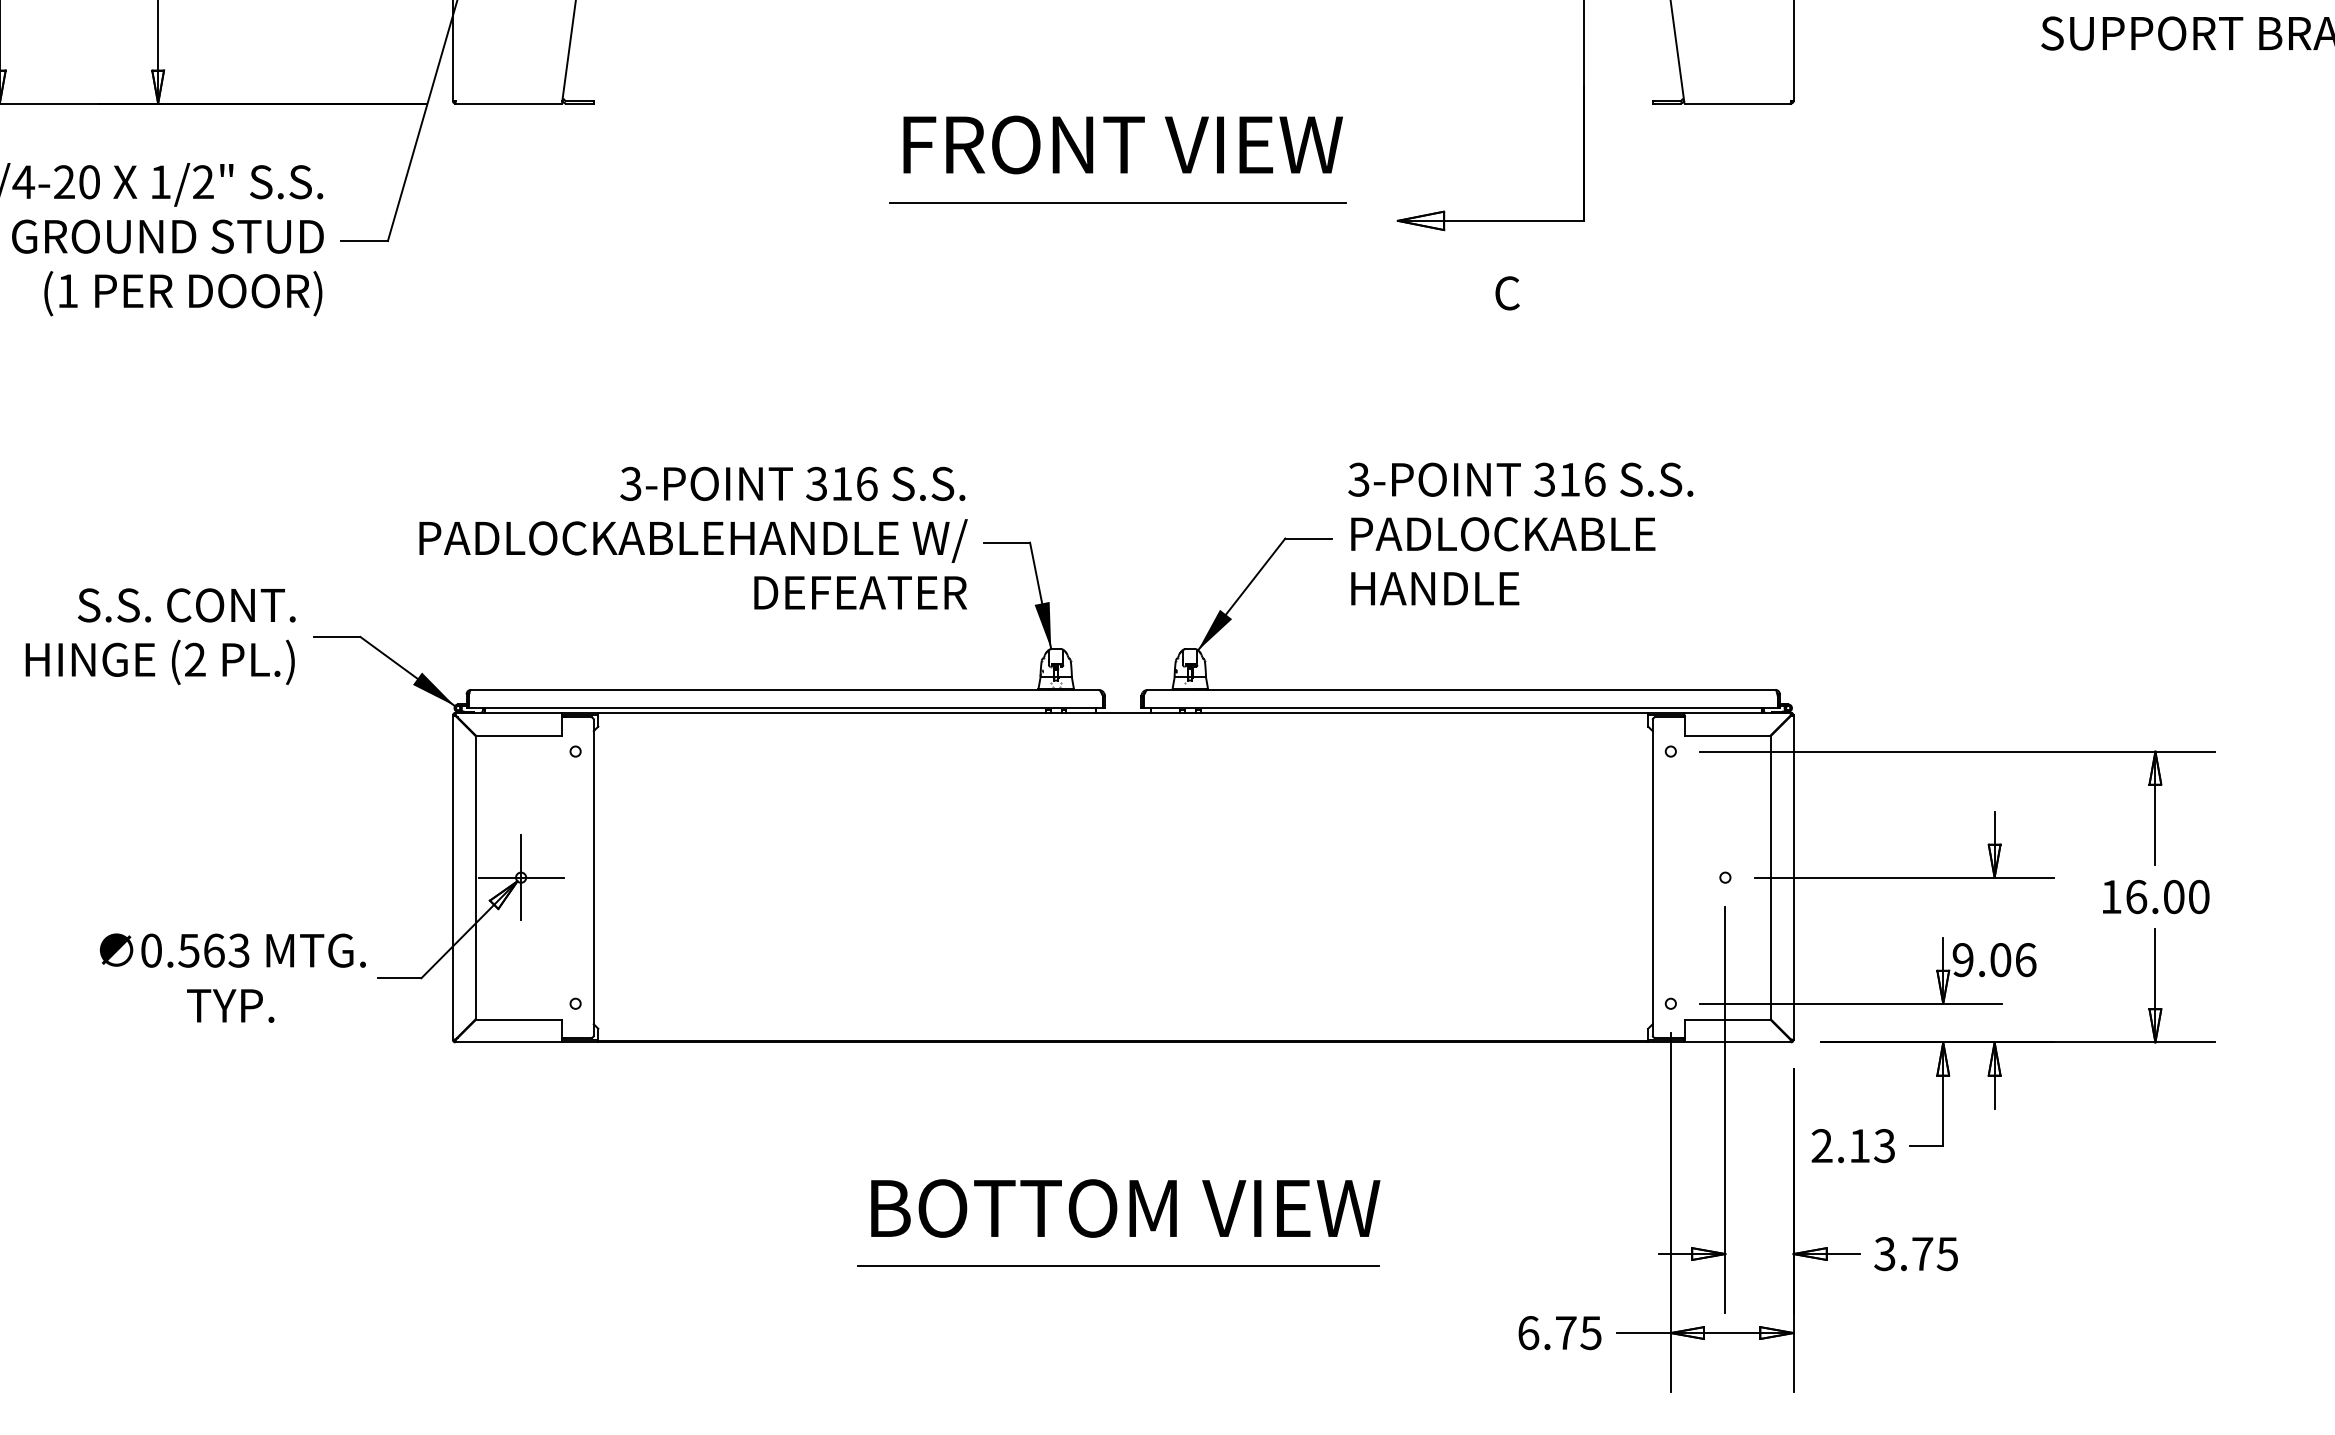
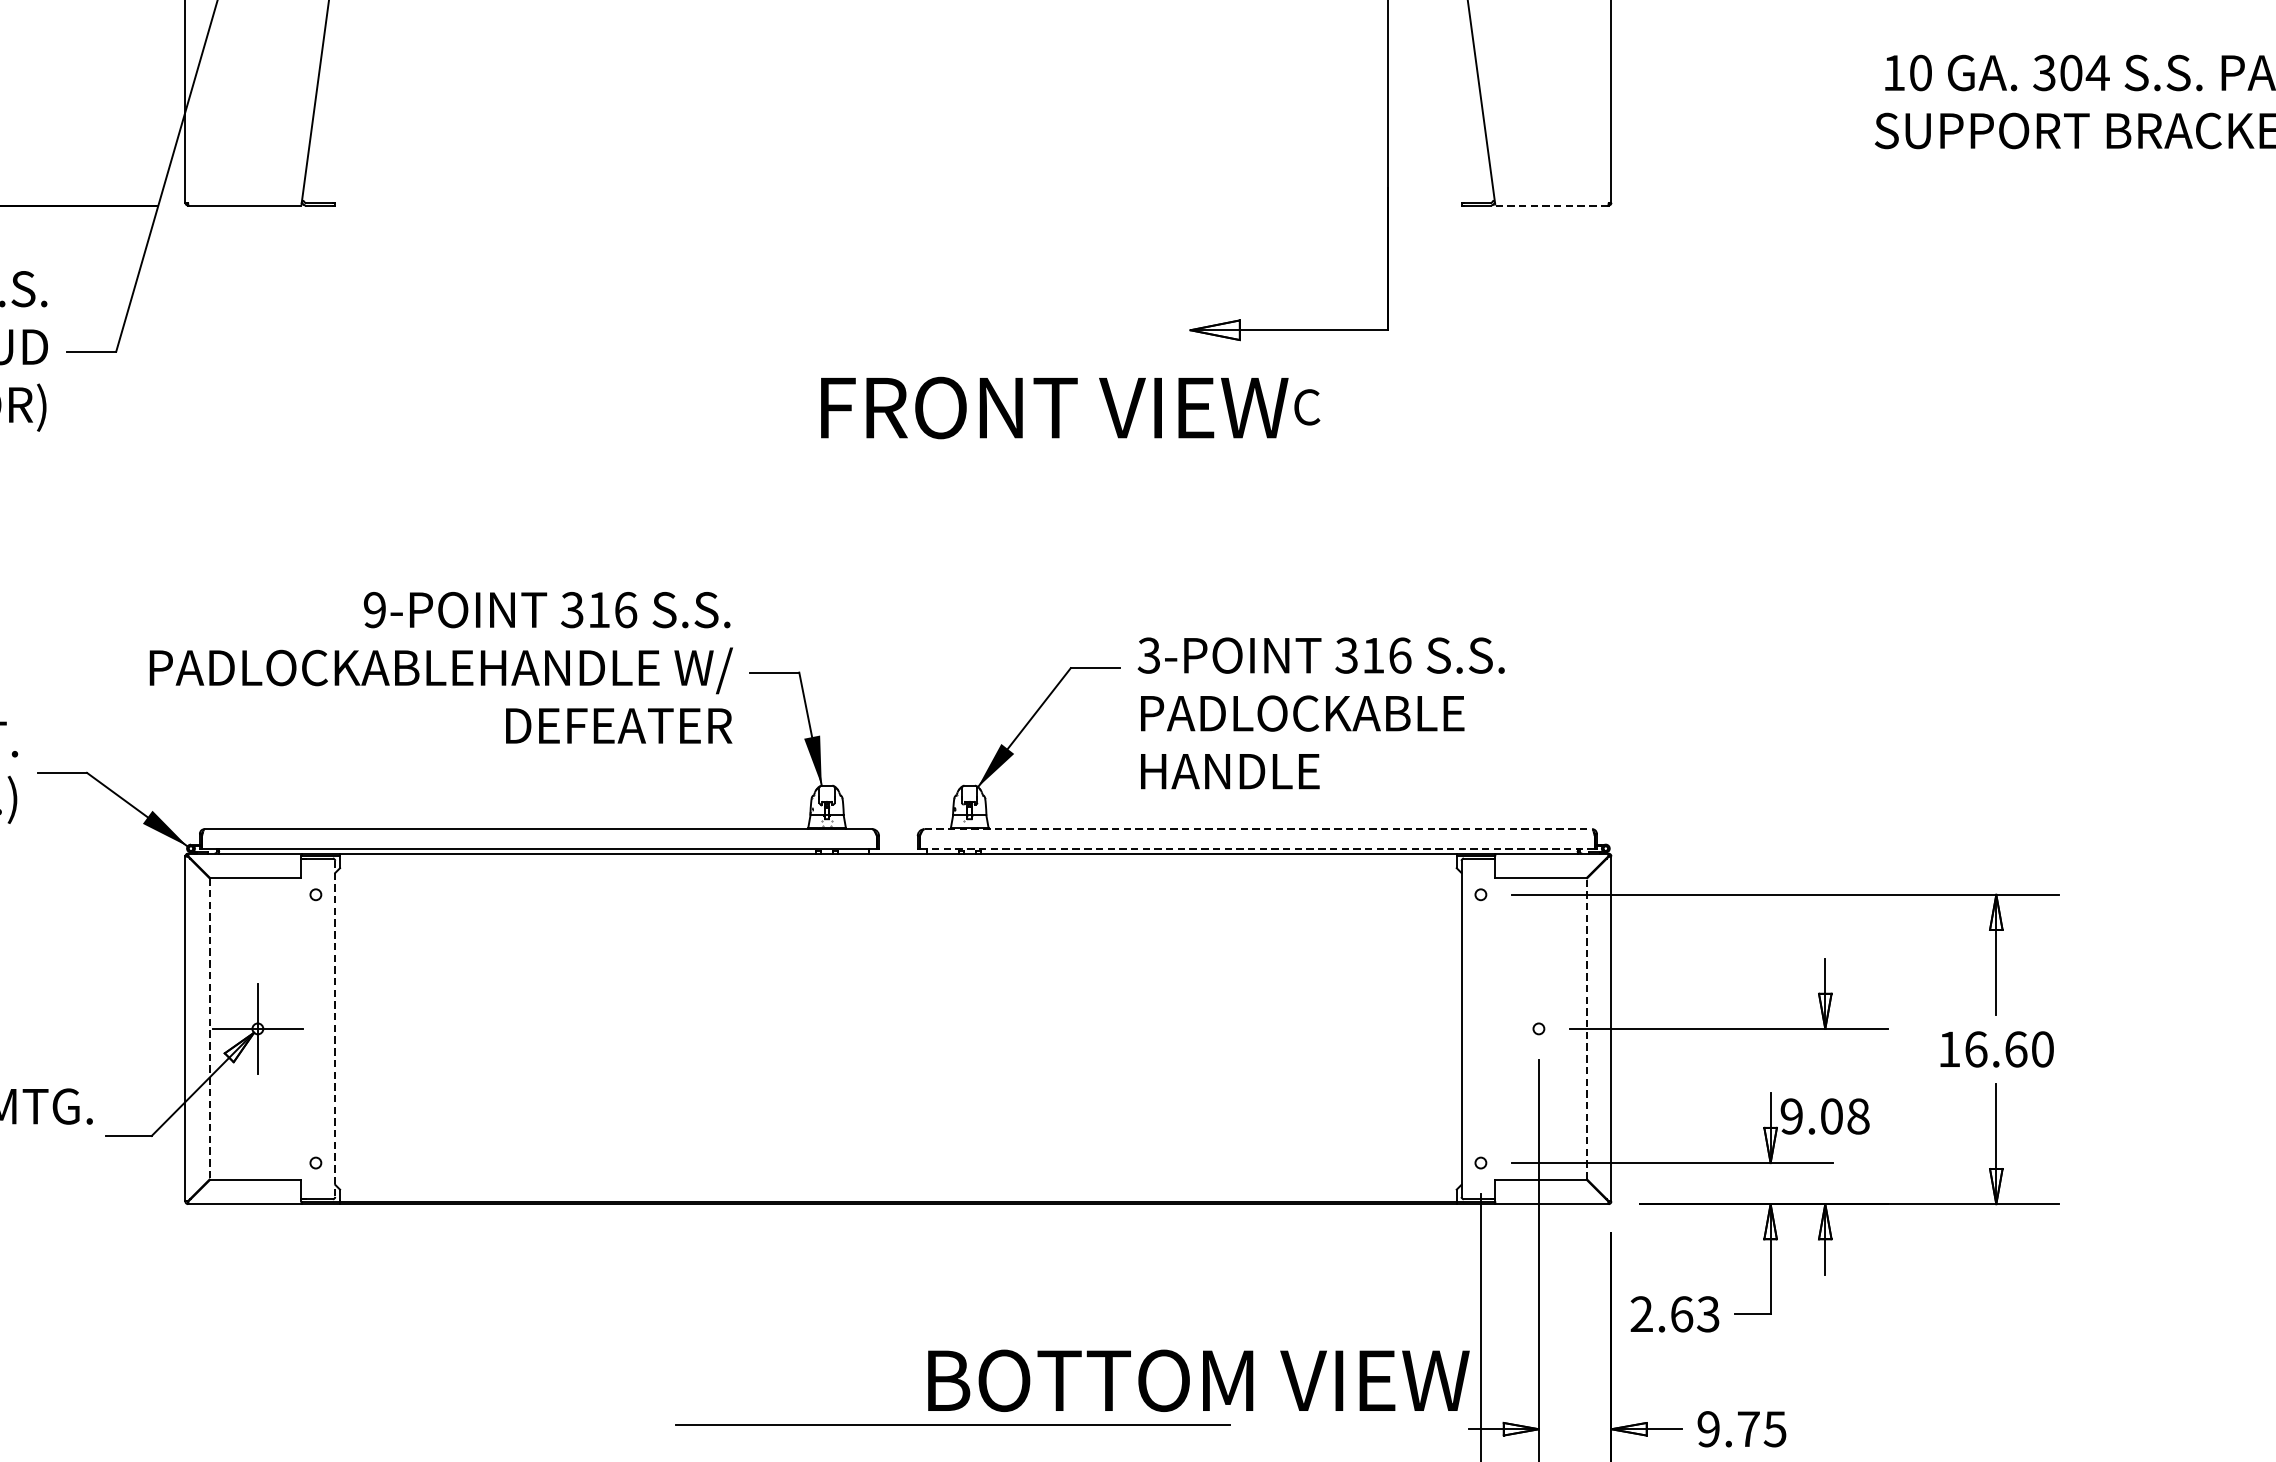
line: (1737, 103) -> (1551, 205), solid -> dashed
text: (1122, 144) -> (1053, 407), moved
line: (1118, 202) -> (893, 310), removed
text: (630, 483) -> (374, 609), 3-POINT -> 9-POINT
text: (1520, 533) -> (1320, 712), moved
line: (1461, 689) -> (1258, 828), solid -> dashed
line: (1460, 708) -> (1257, 848), solid -> dashed
line: (475, 877) -> (209, 1028), solid -> dashed
line: (593, 877) -> (334, 1028), solid -> dashed
line: (1770, 877) -> (1586, 1028), solid -> dashed
text: (2174, 896) -> (2016, 1048), 16.00 -> 16.60
text: (2025, 960) -> (1858, 1116), 9.06 -> 9.08
text: (1860, 1146) -> (1682, 1314), 2.13 -> 2.63
text: (1125, 1208) -> (1198, 1380), moved
text: (1884, 1254) -> (1708, 1429), 3.75 -> 9.75
line: (1118, 1265) -> (952, 1424), moved

